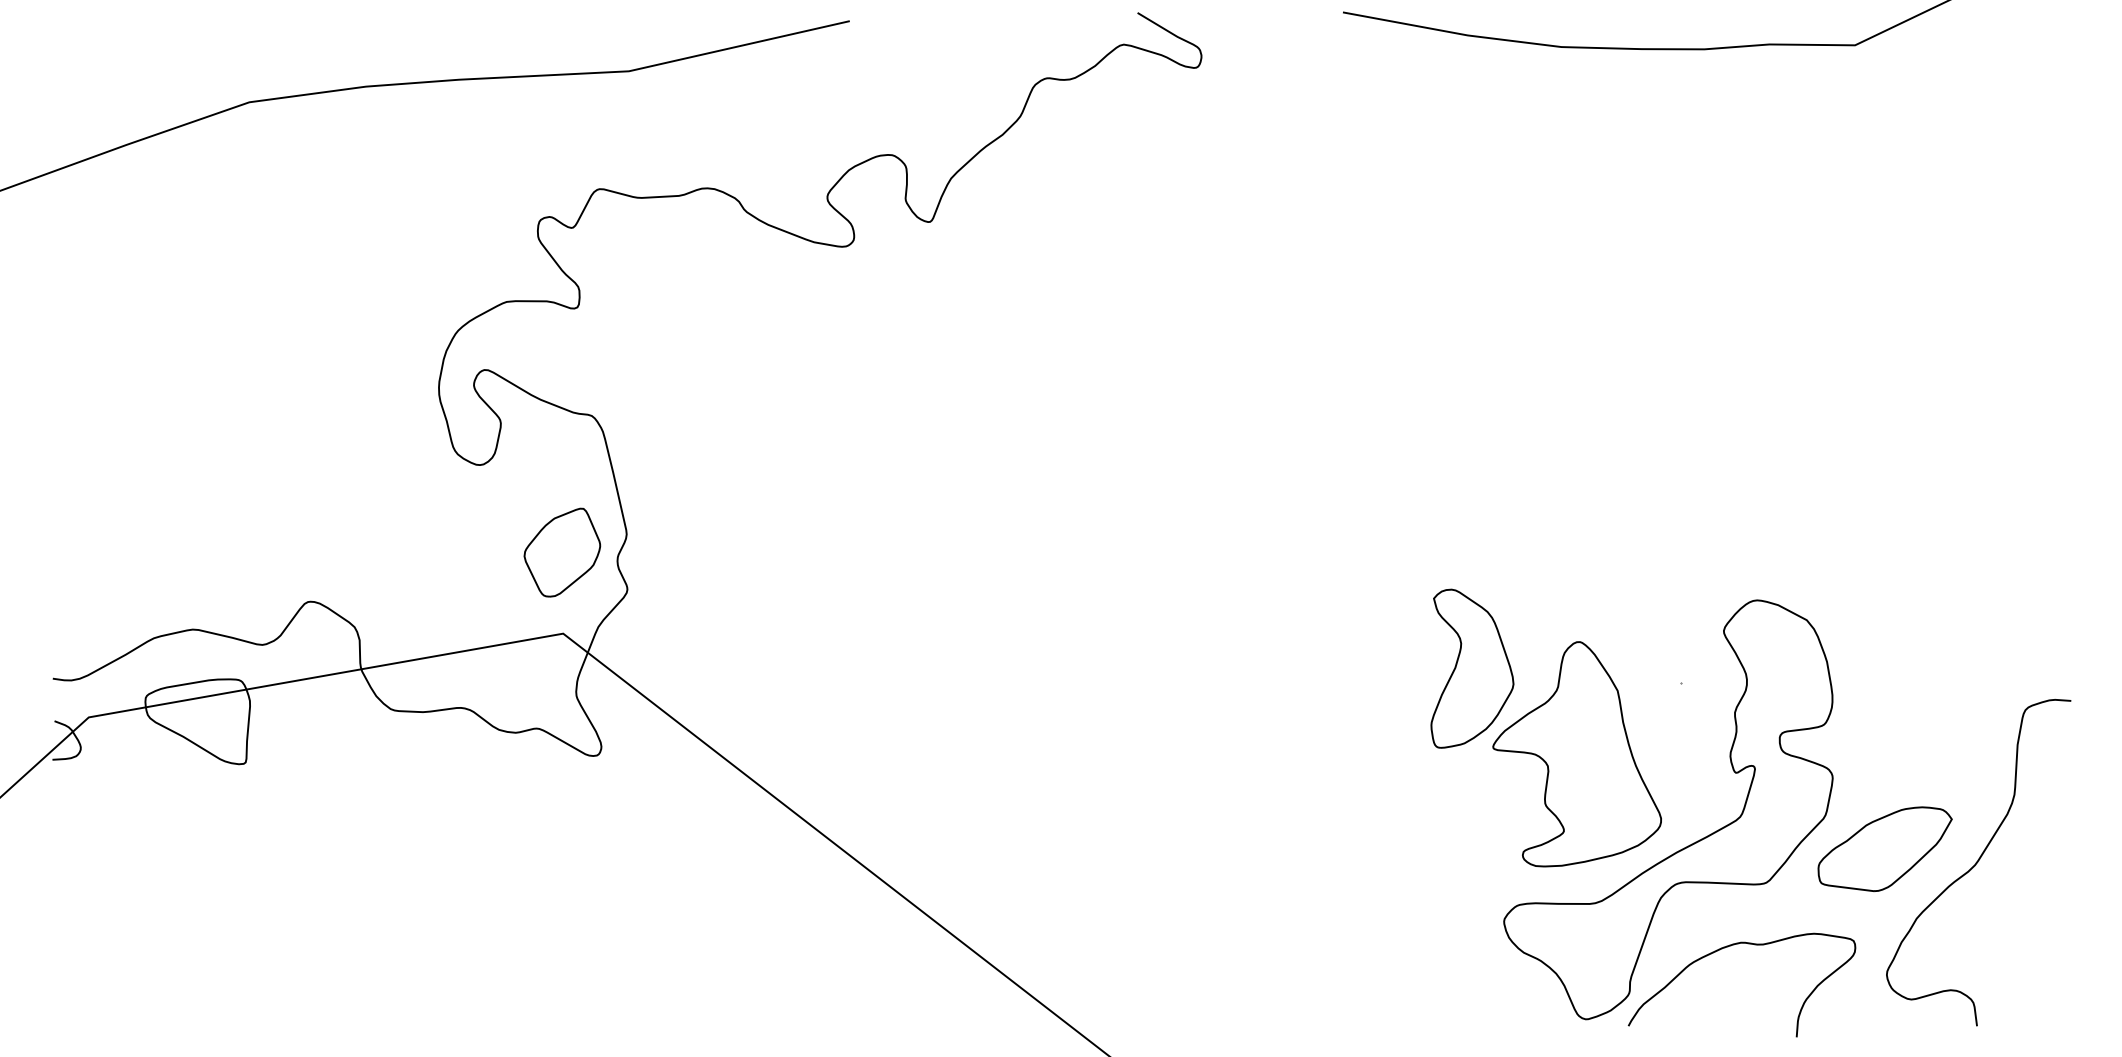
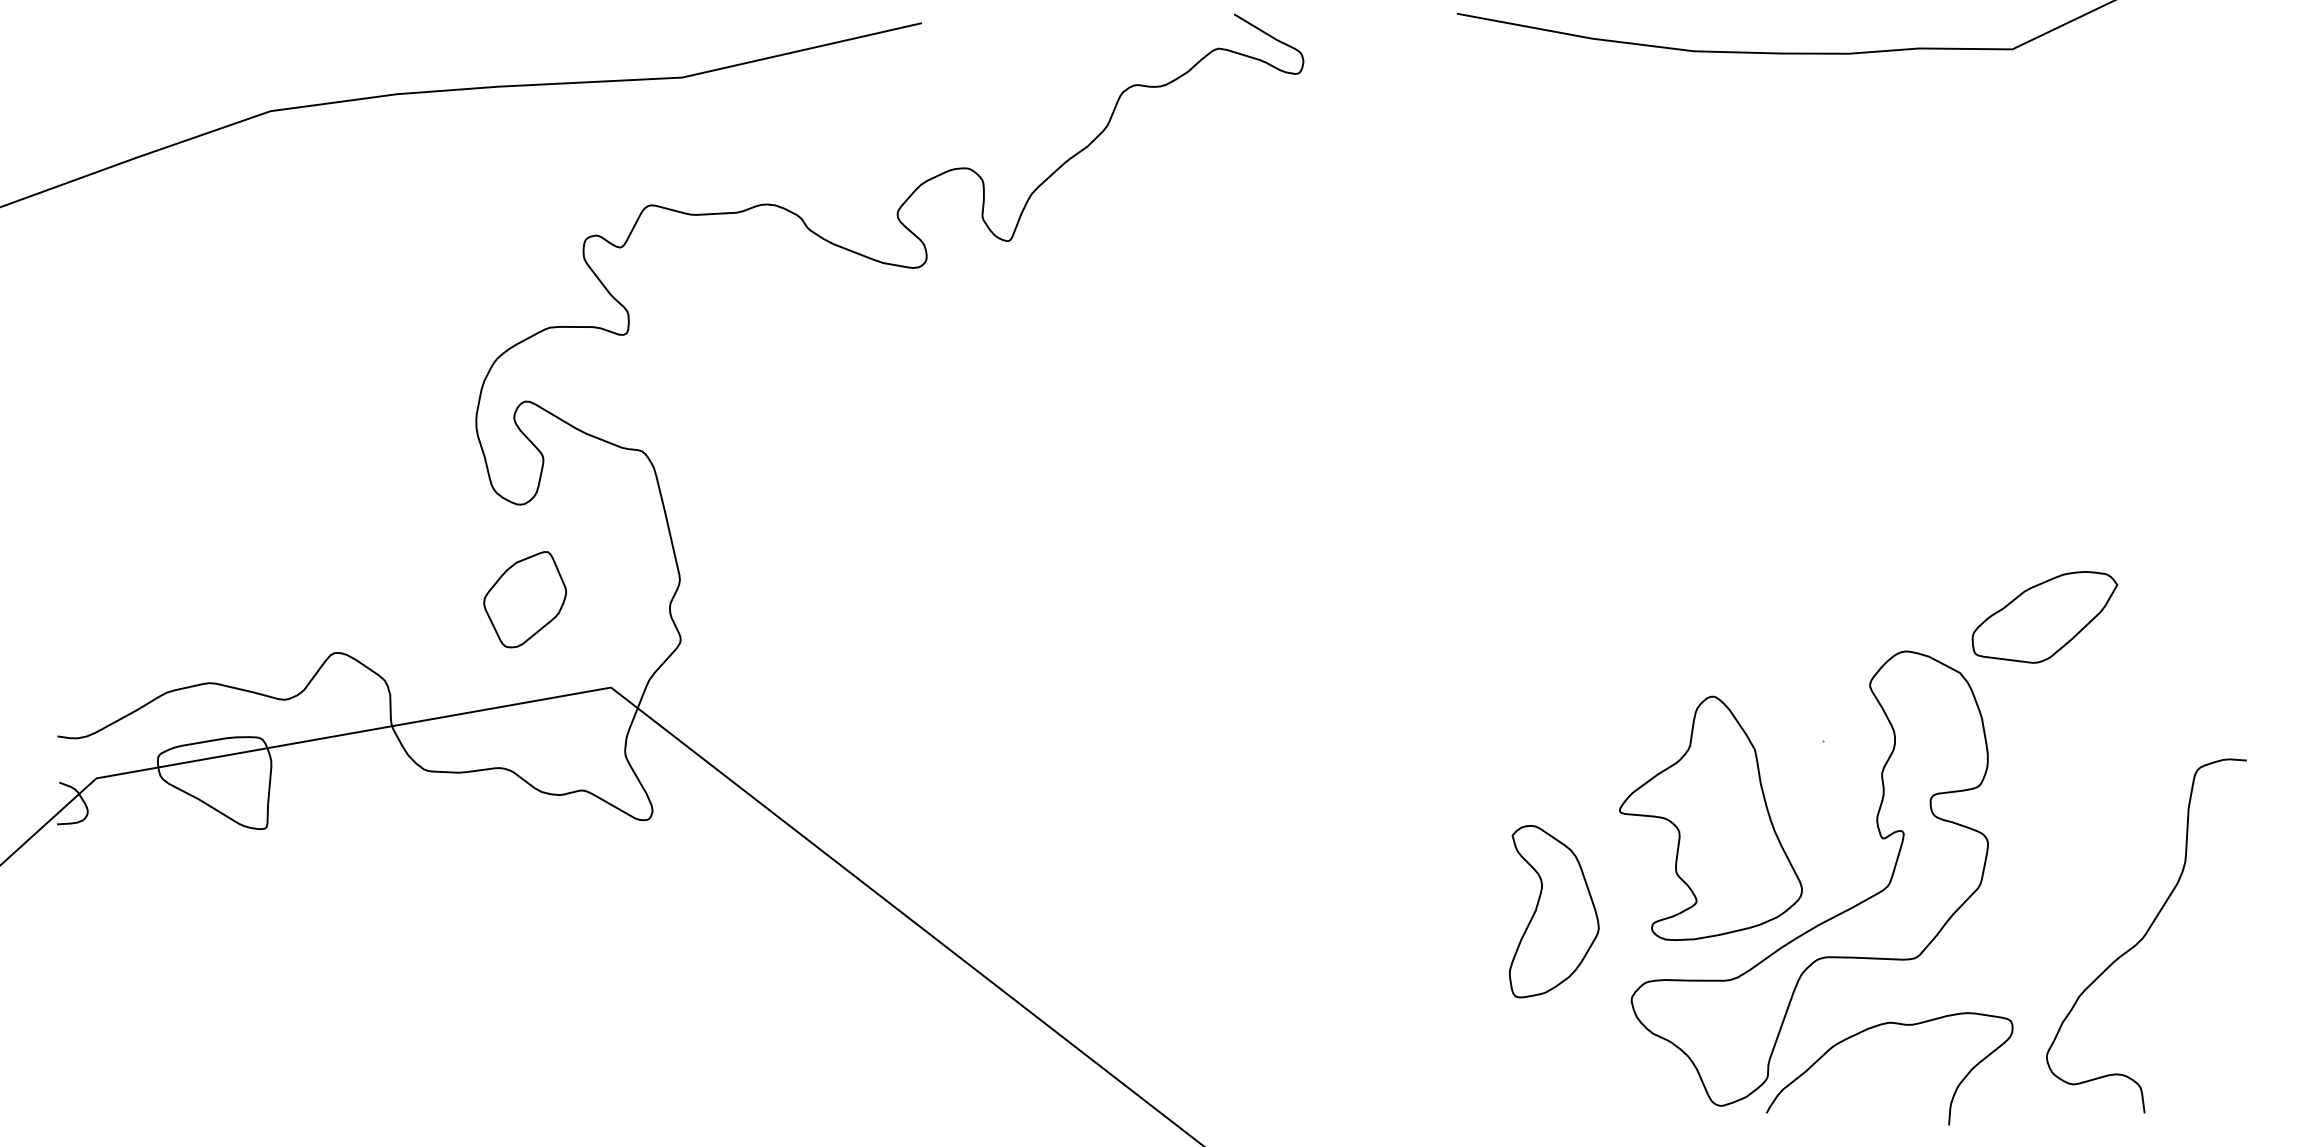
part: (561, 552) -> (524, 599), moved
part: (1472, 668) -> (1554, 911), moved
part: (1884, 849) -> (2044, 617), moved

